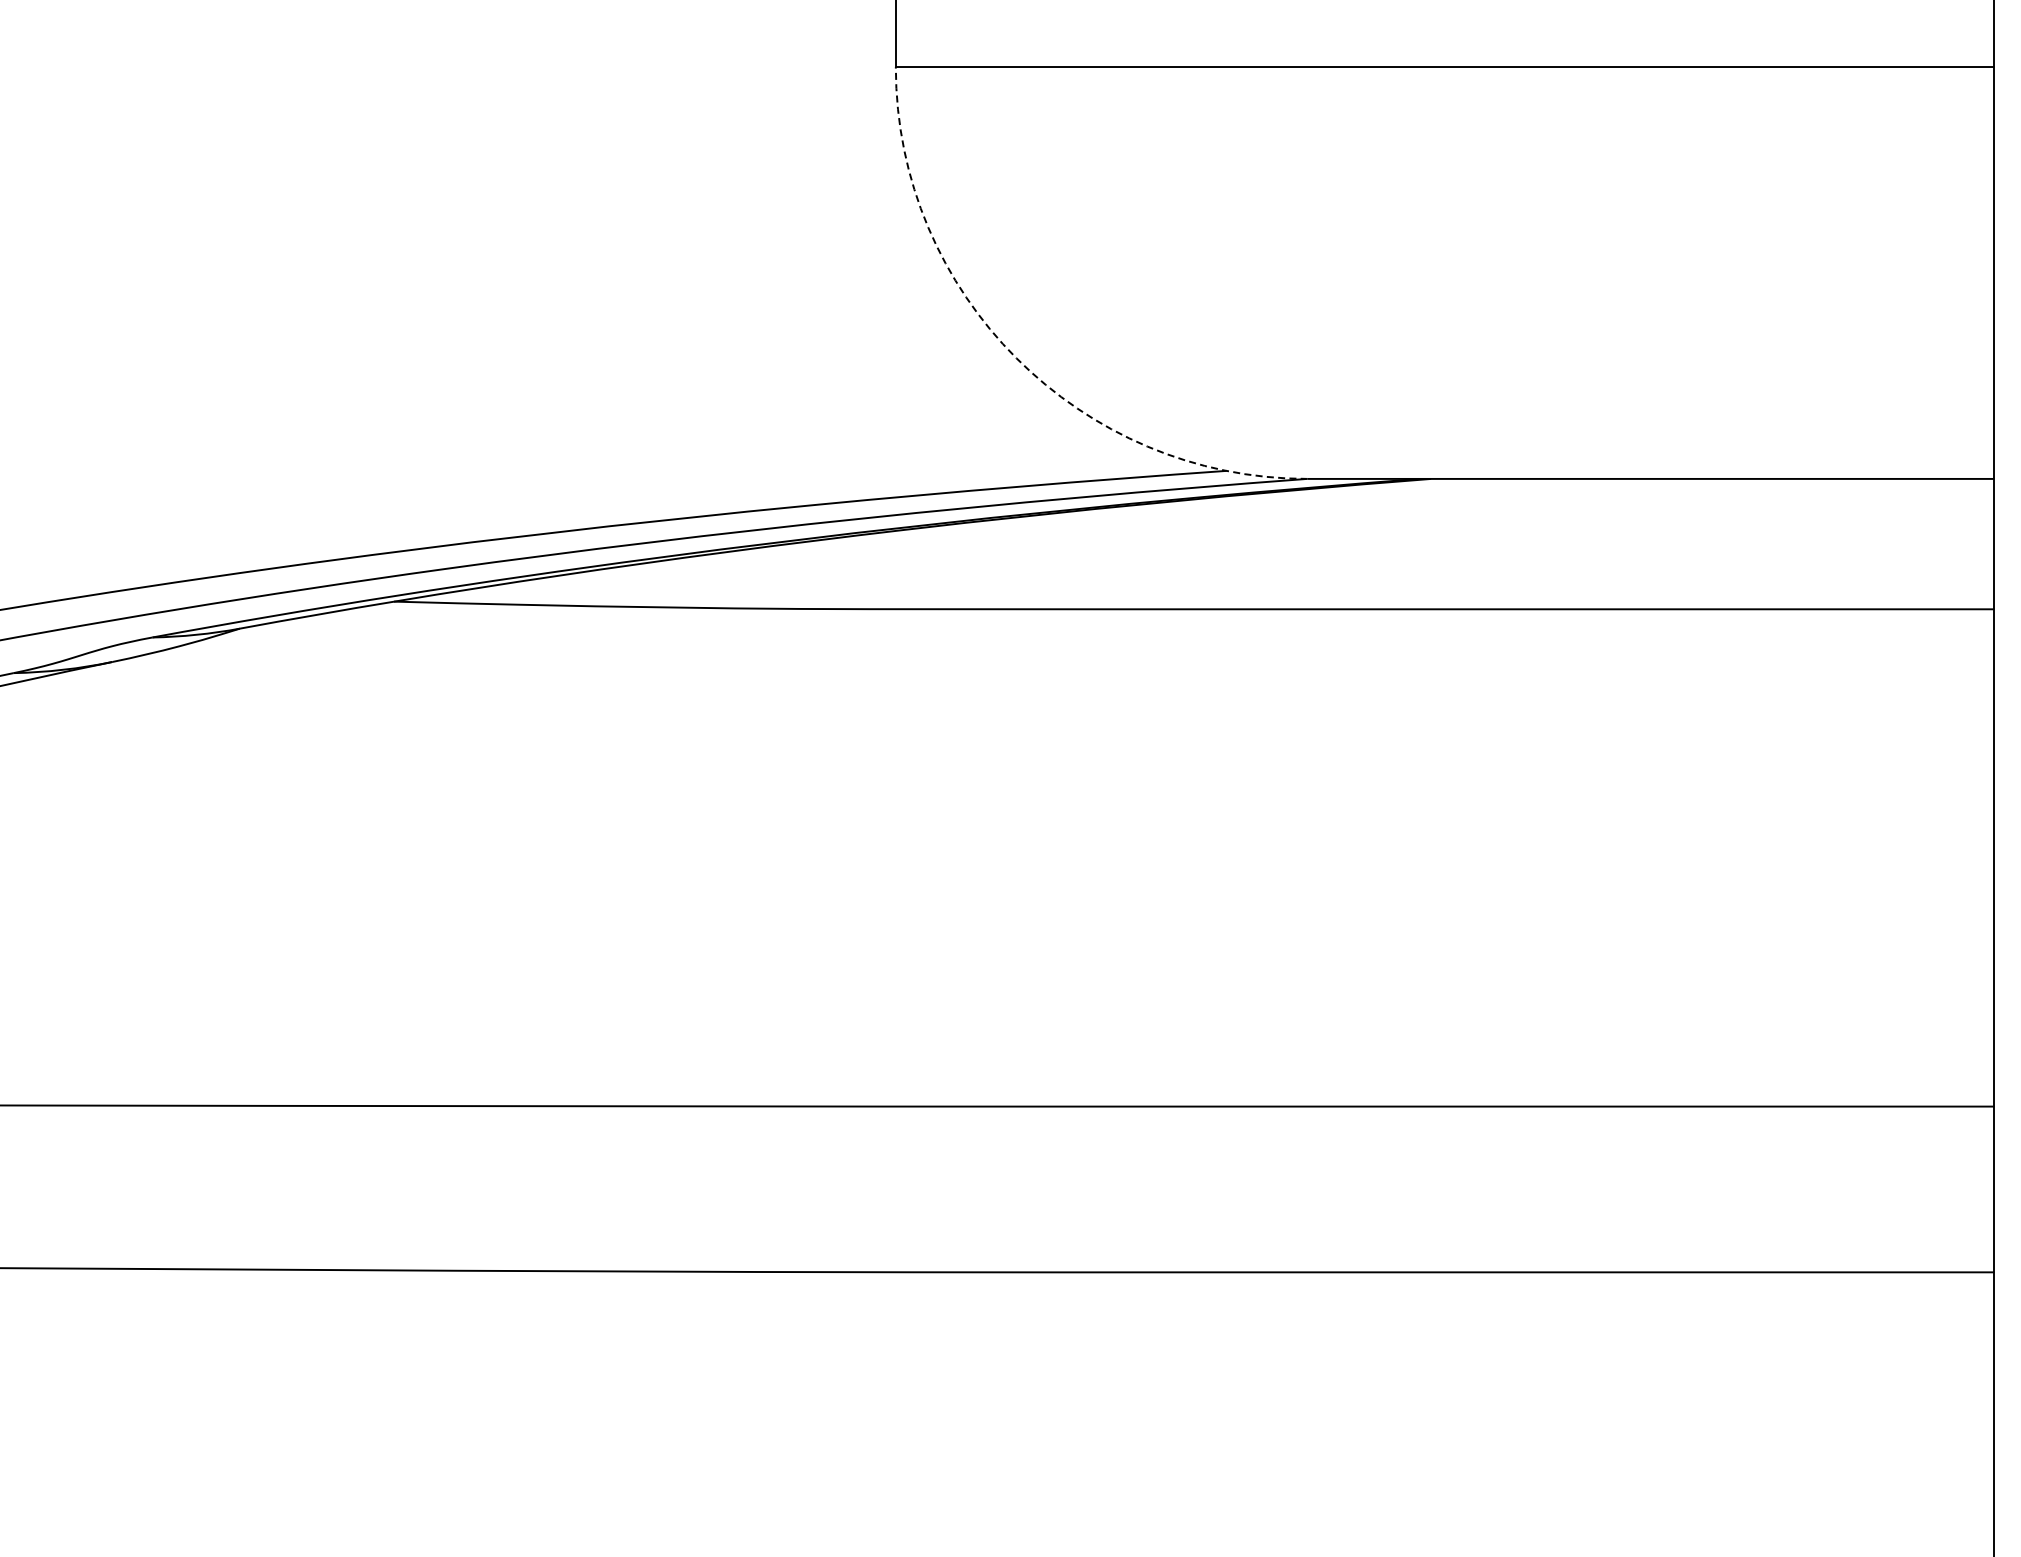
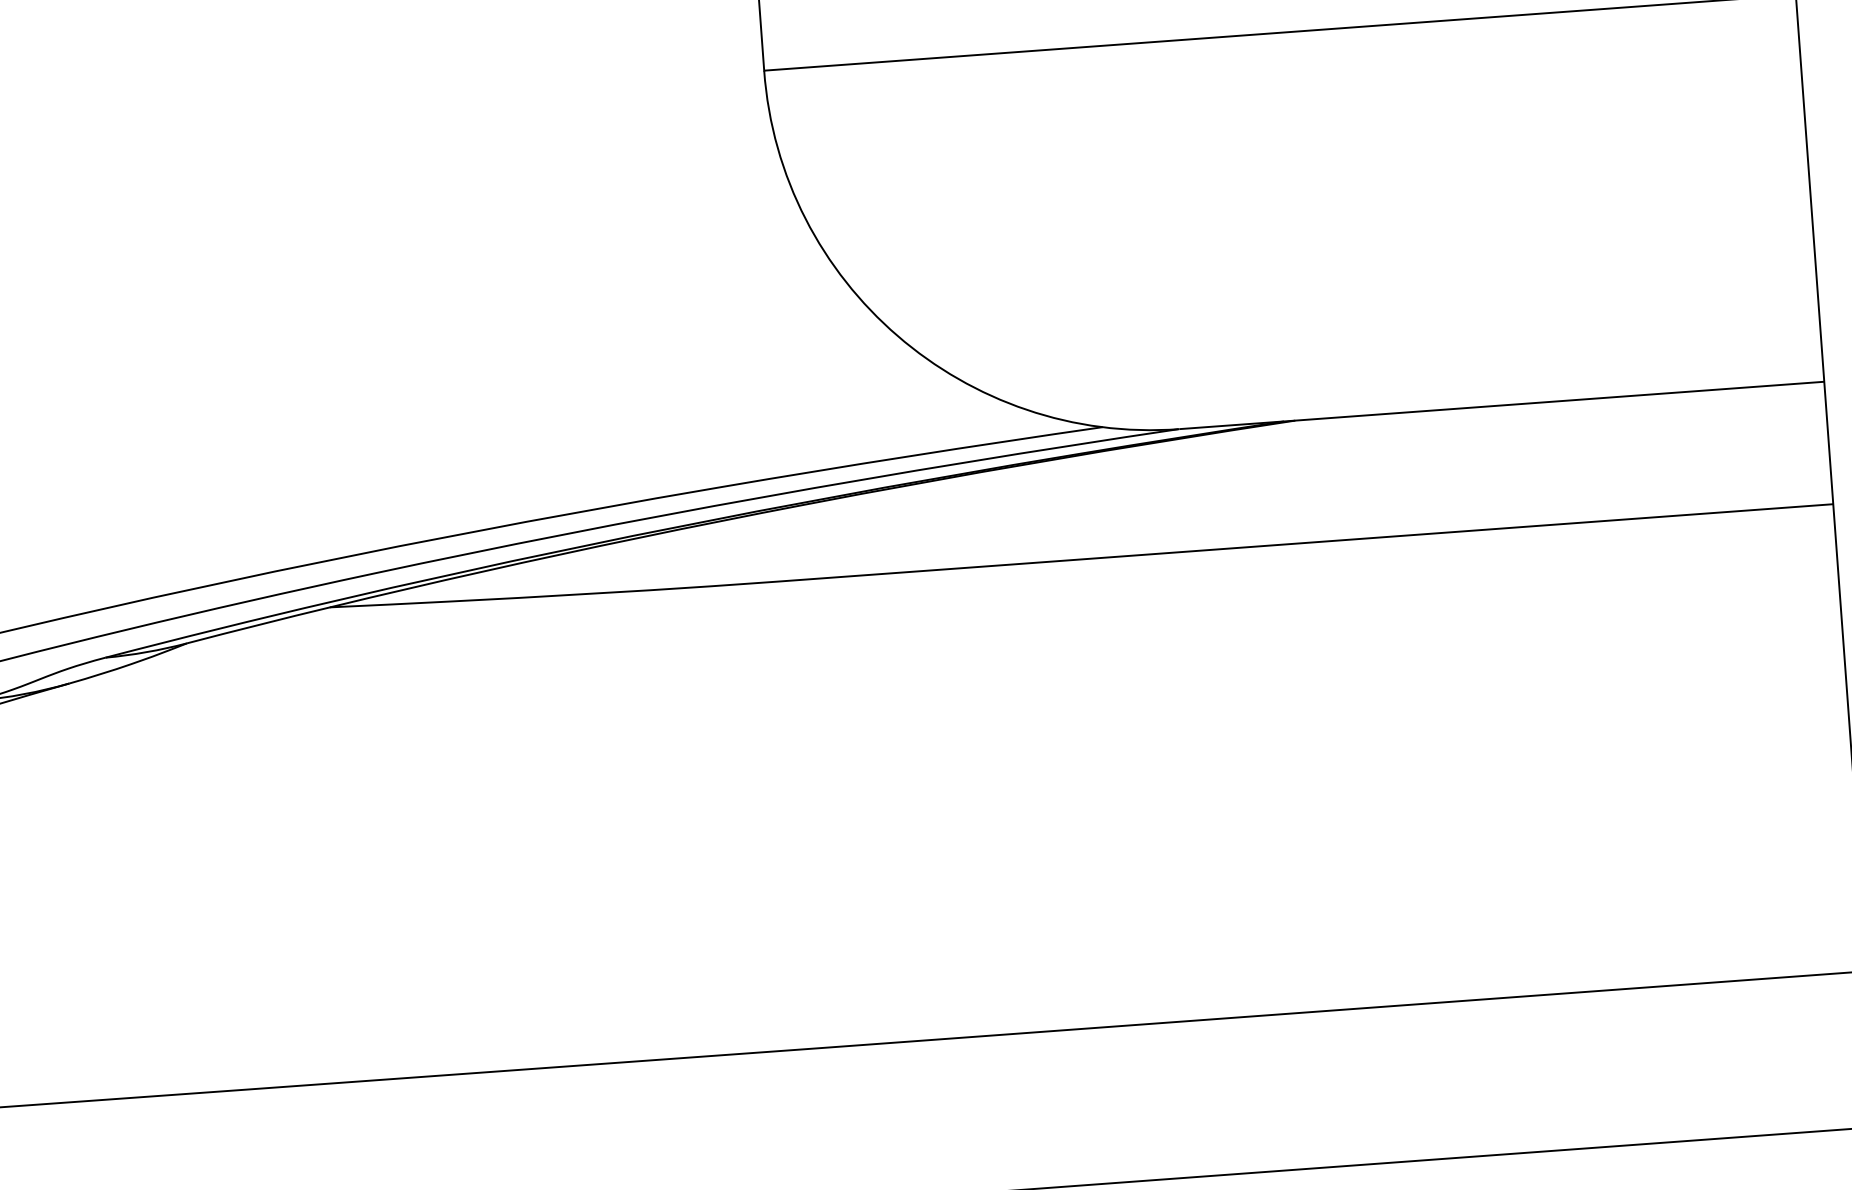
arc: (1016, 358) -> (897, 336), dashed -> solid

